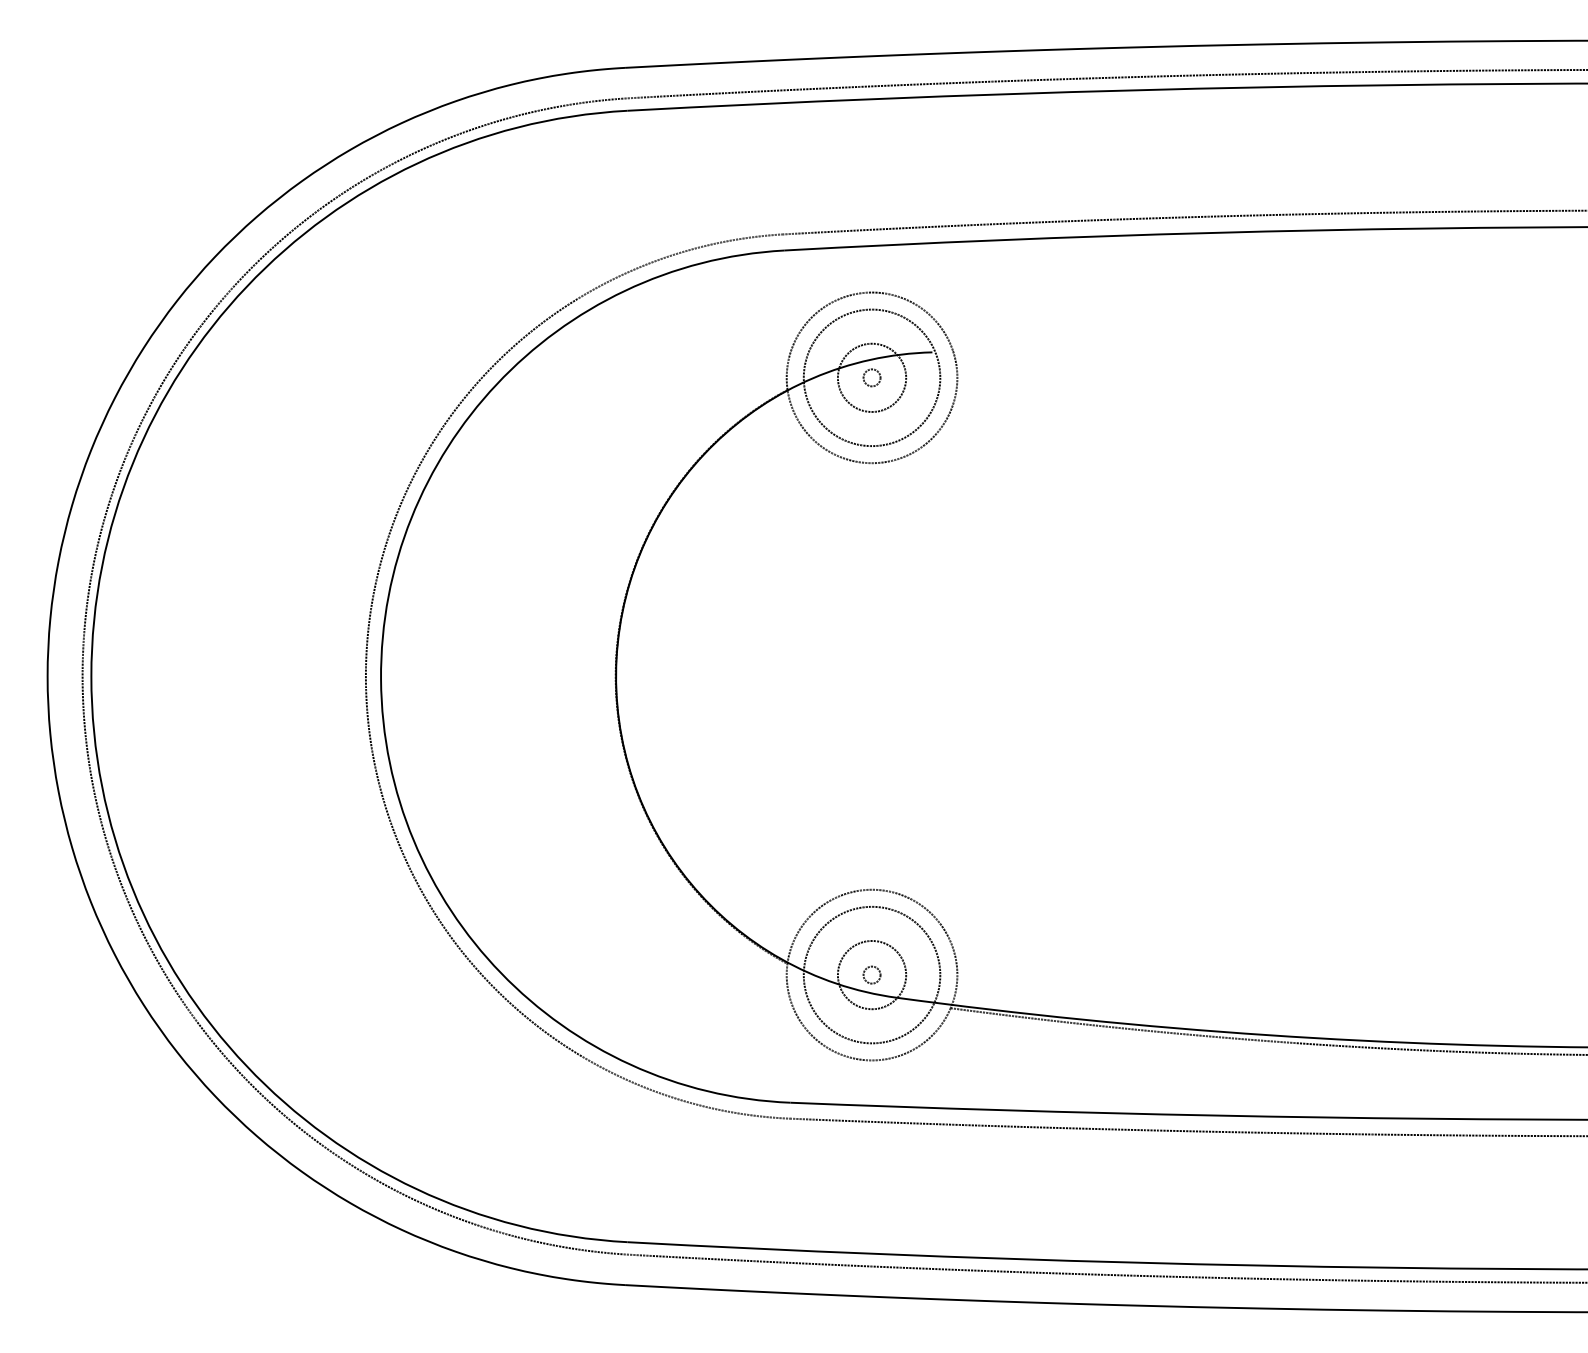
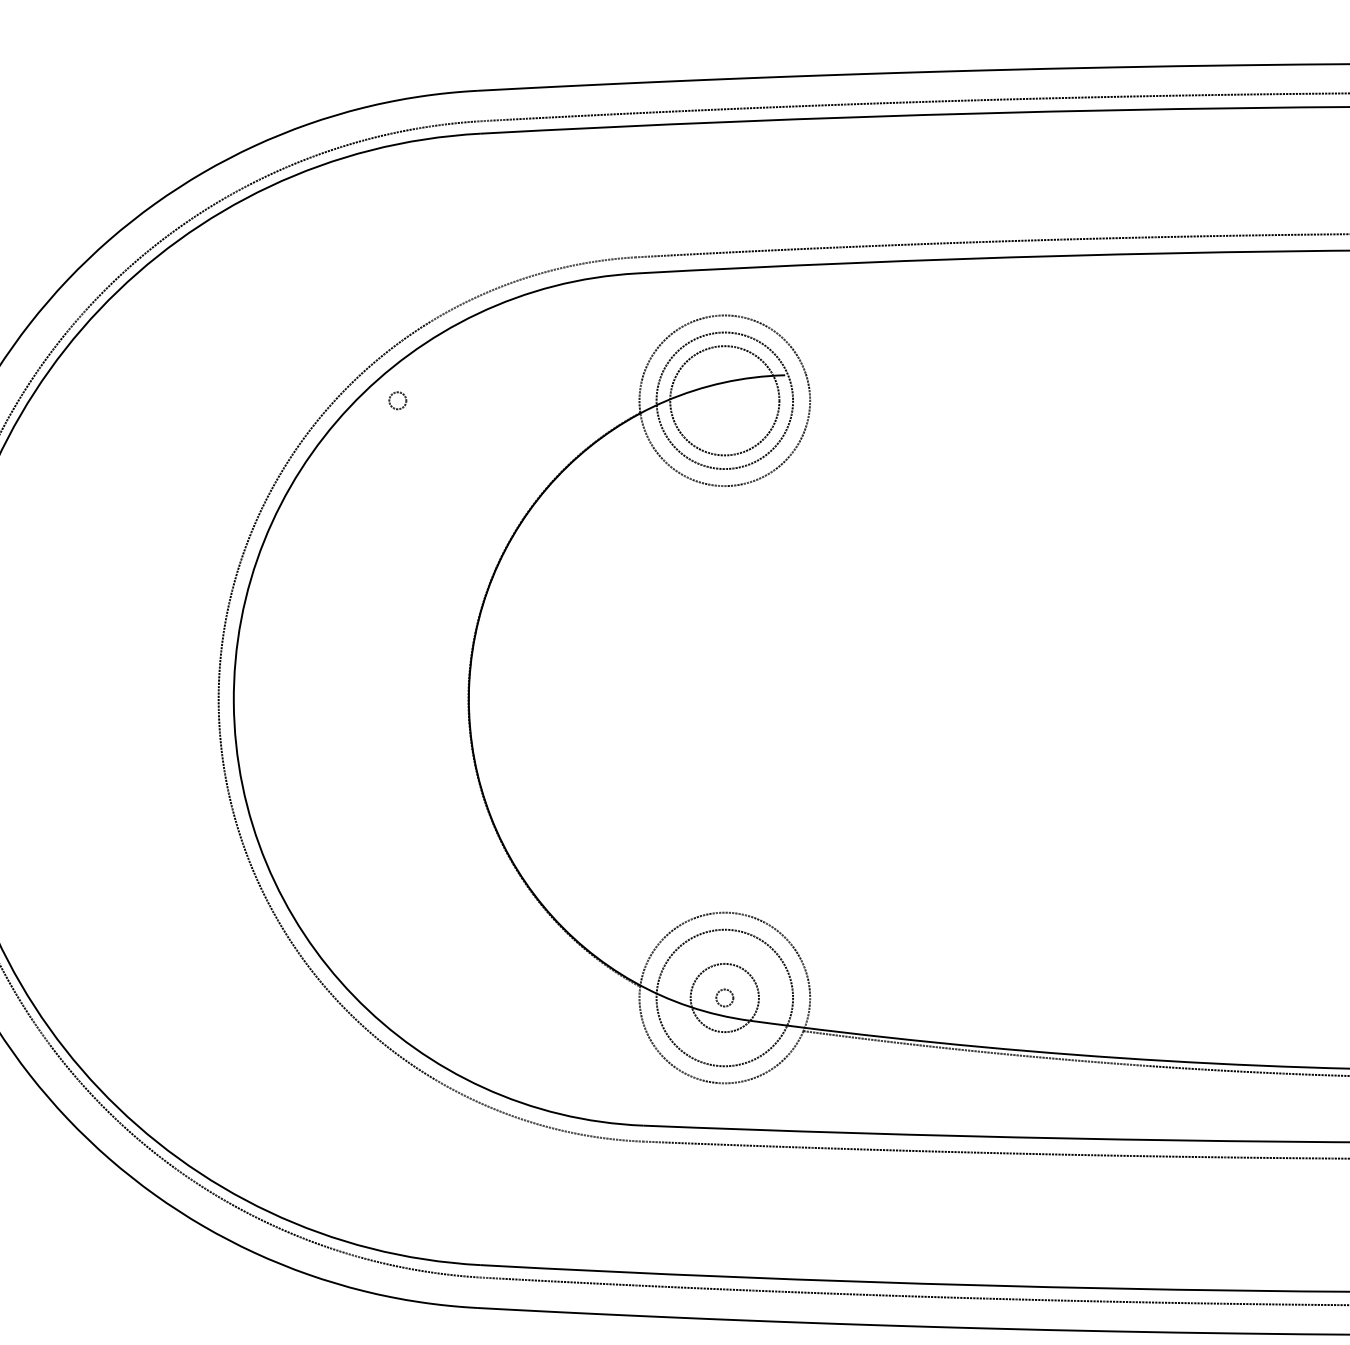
circle: (871, 377) -> (397, 400), moved
circle: (871, 377) -> (724, 400), size x1.6

